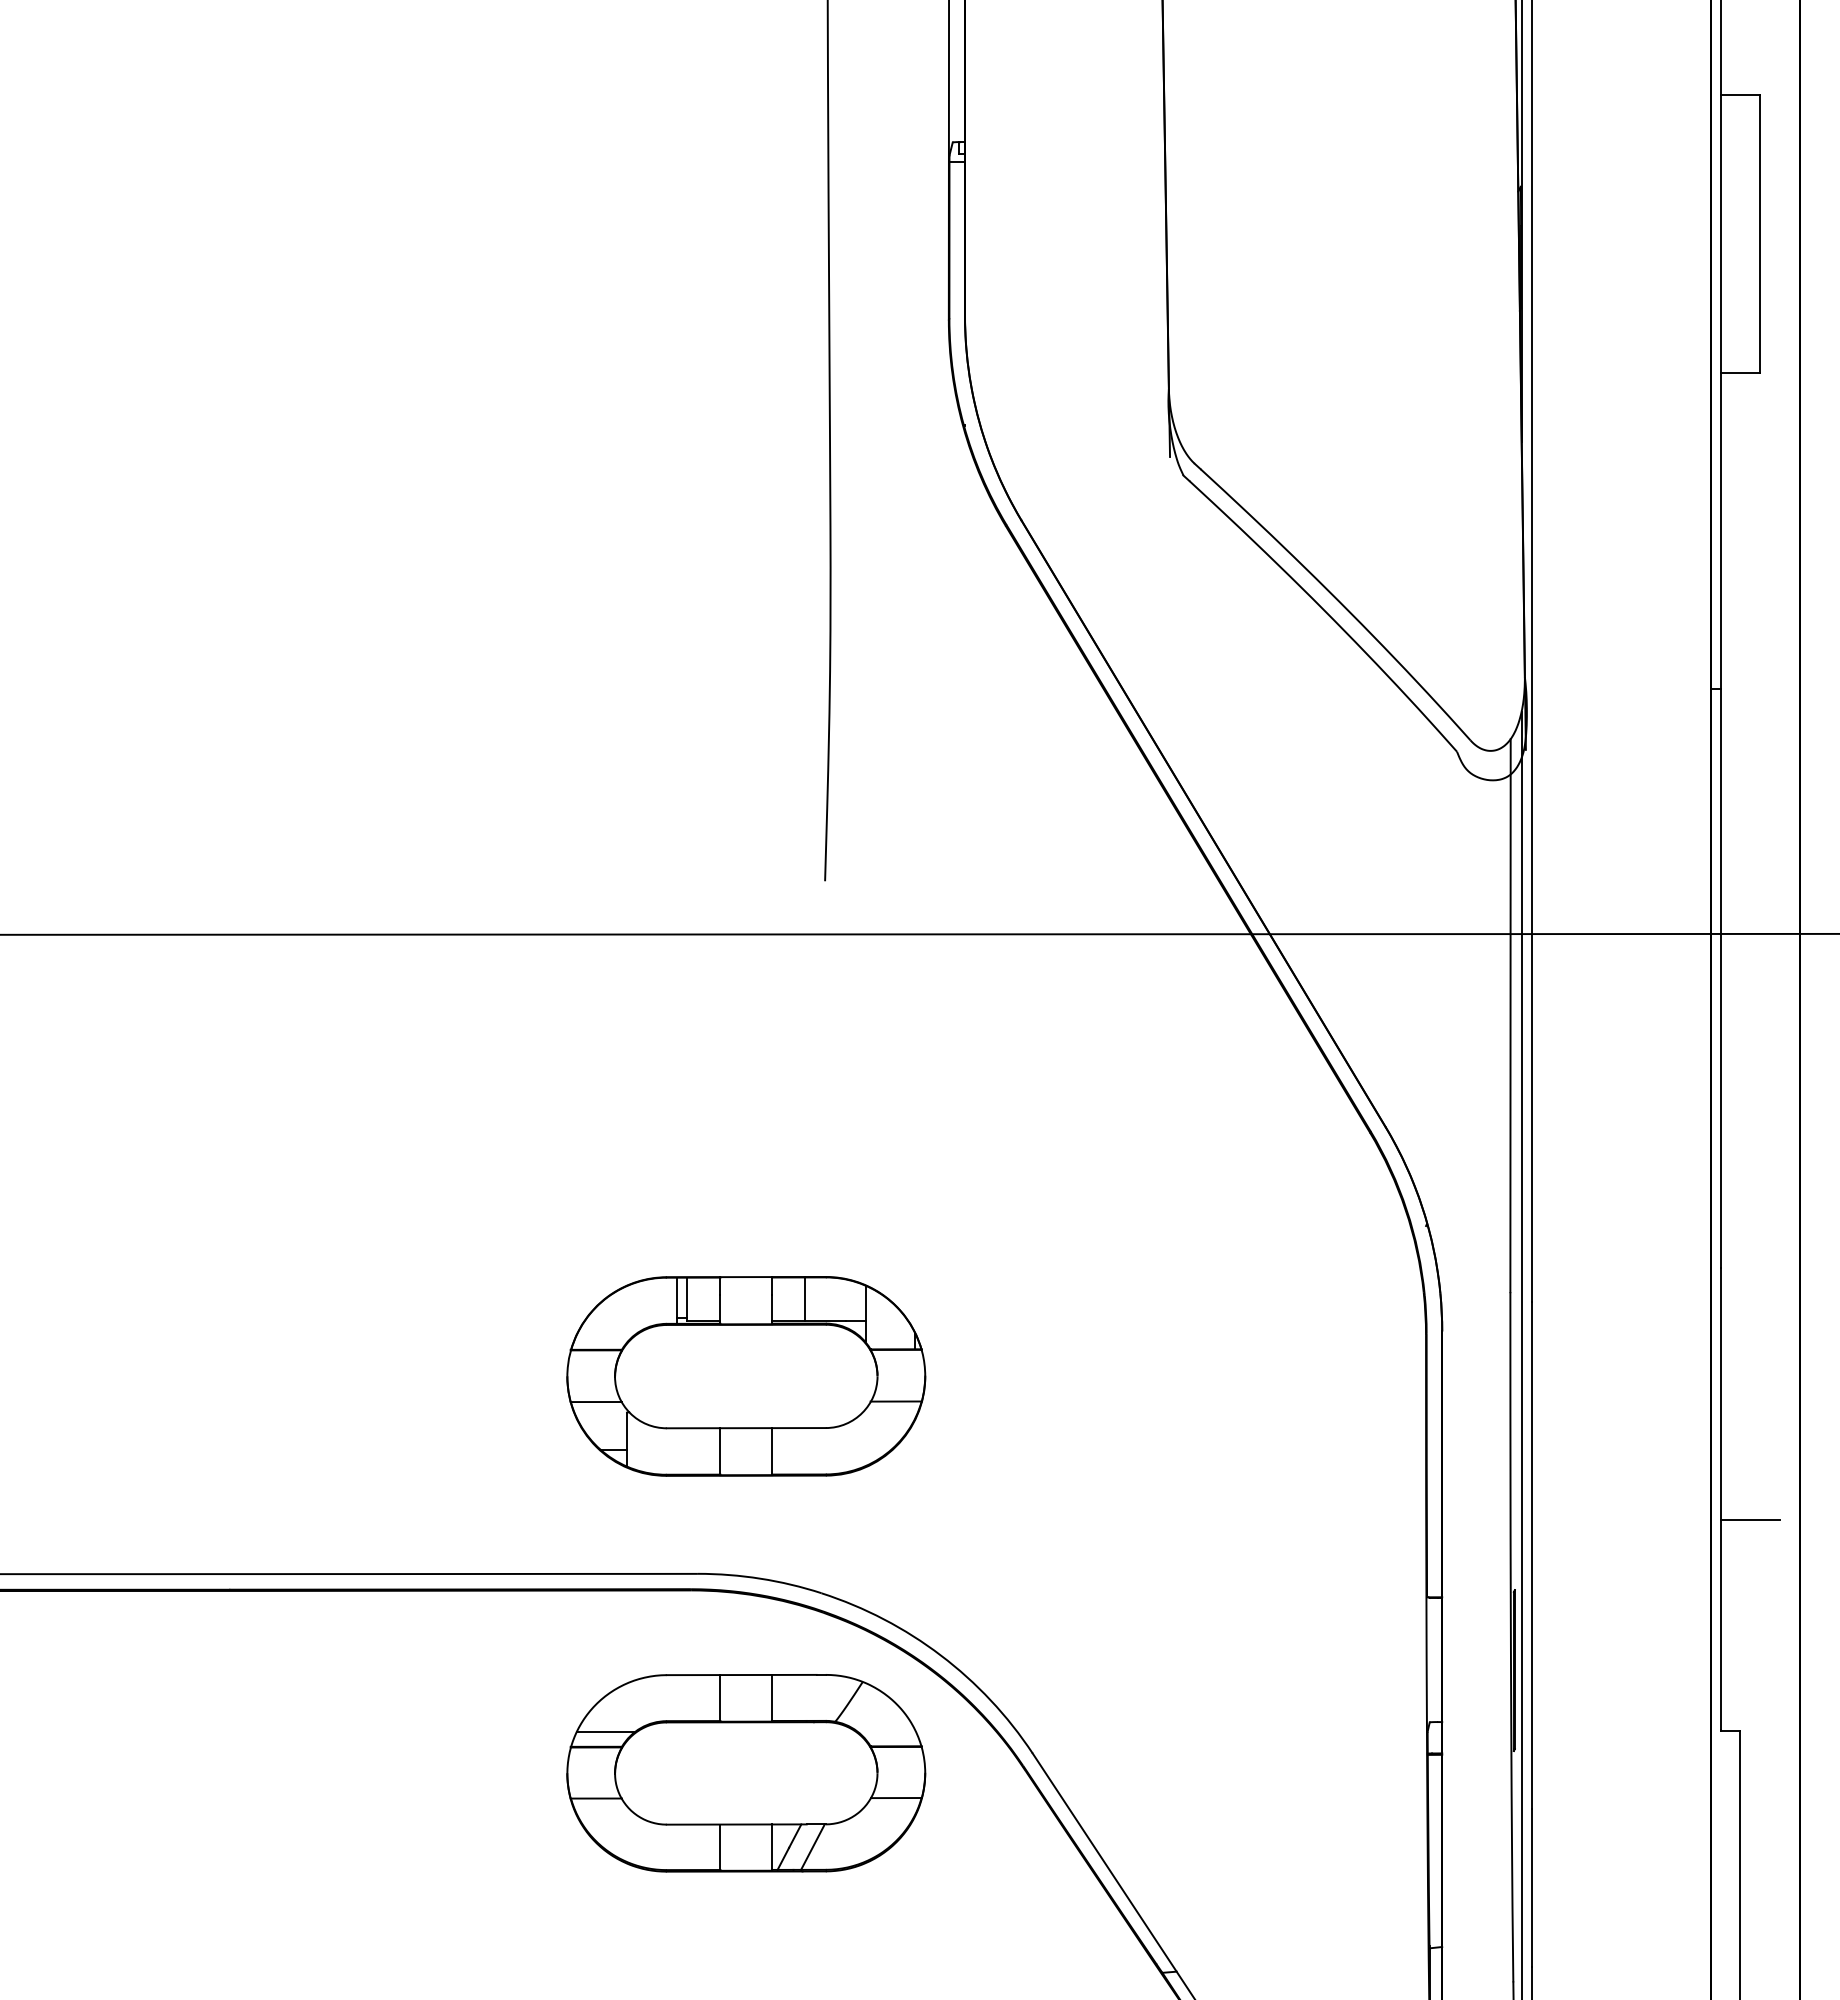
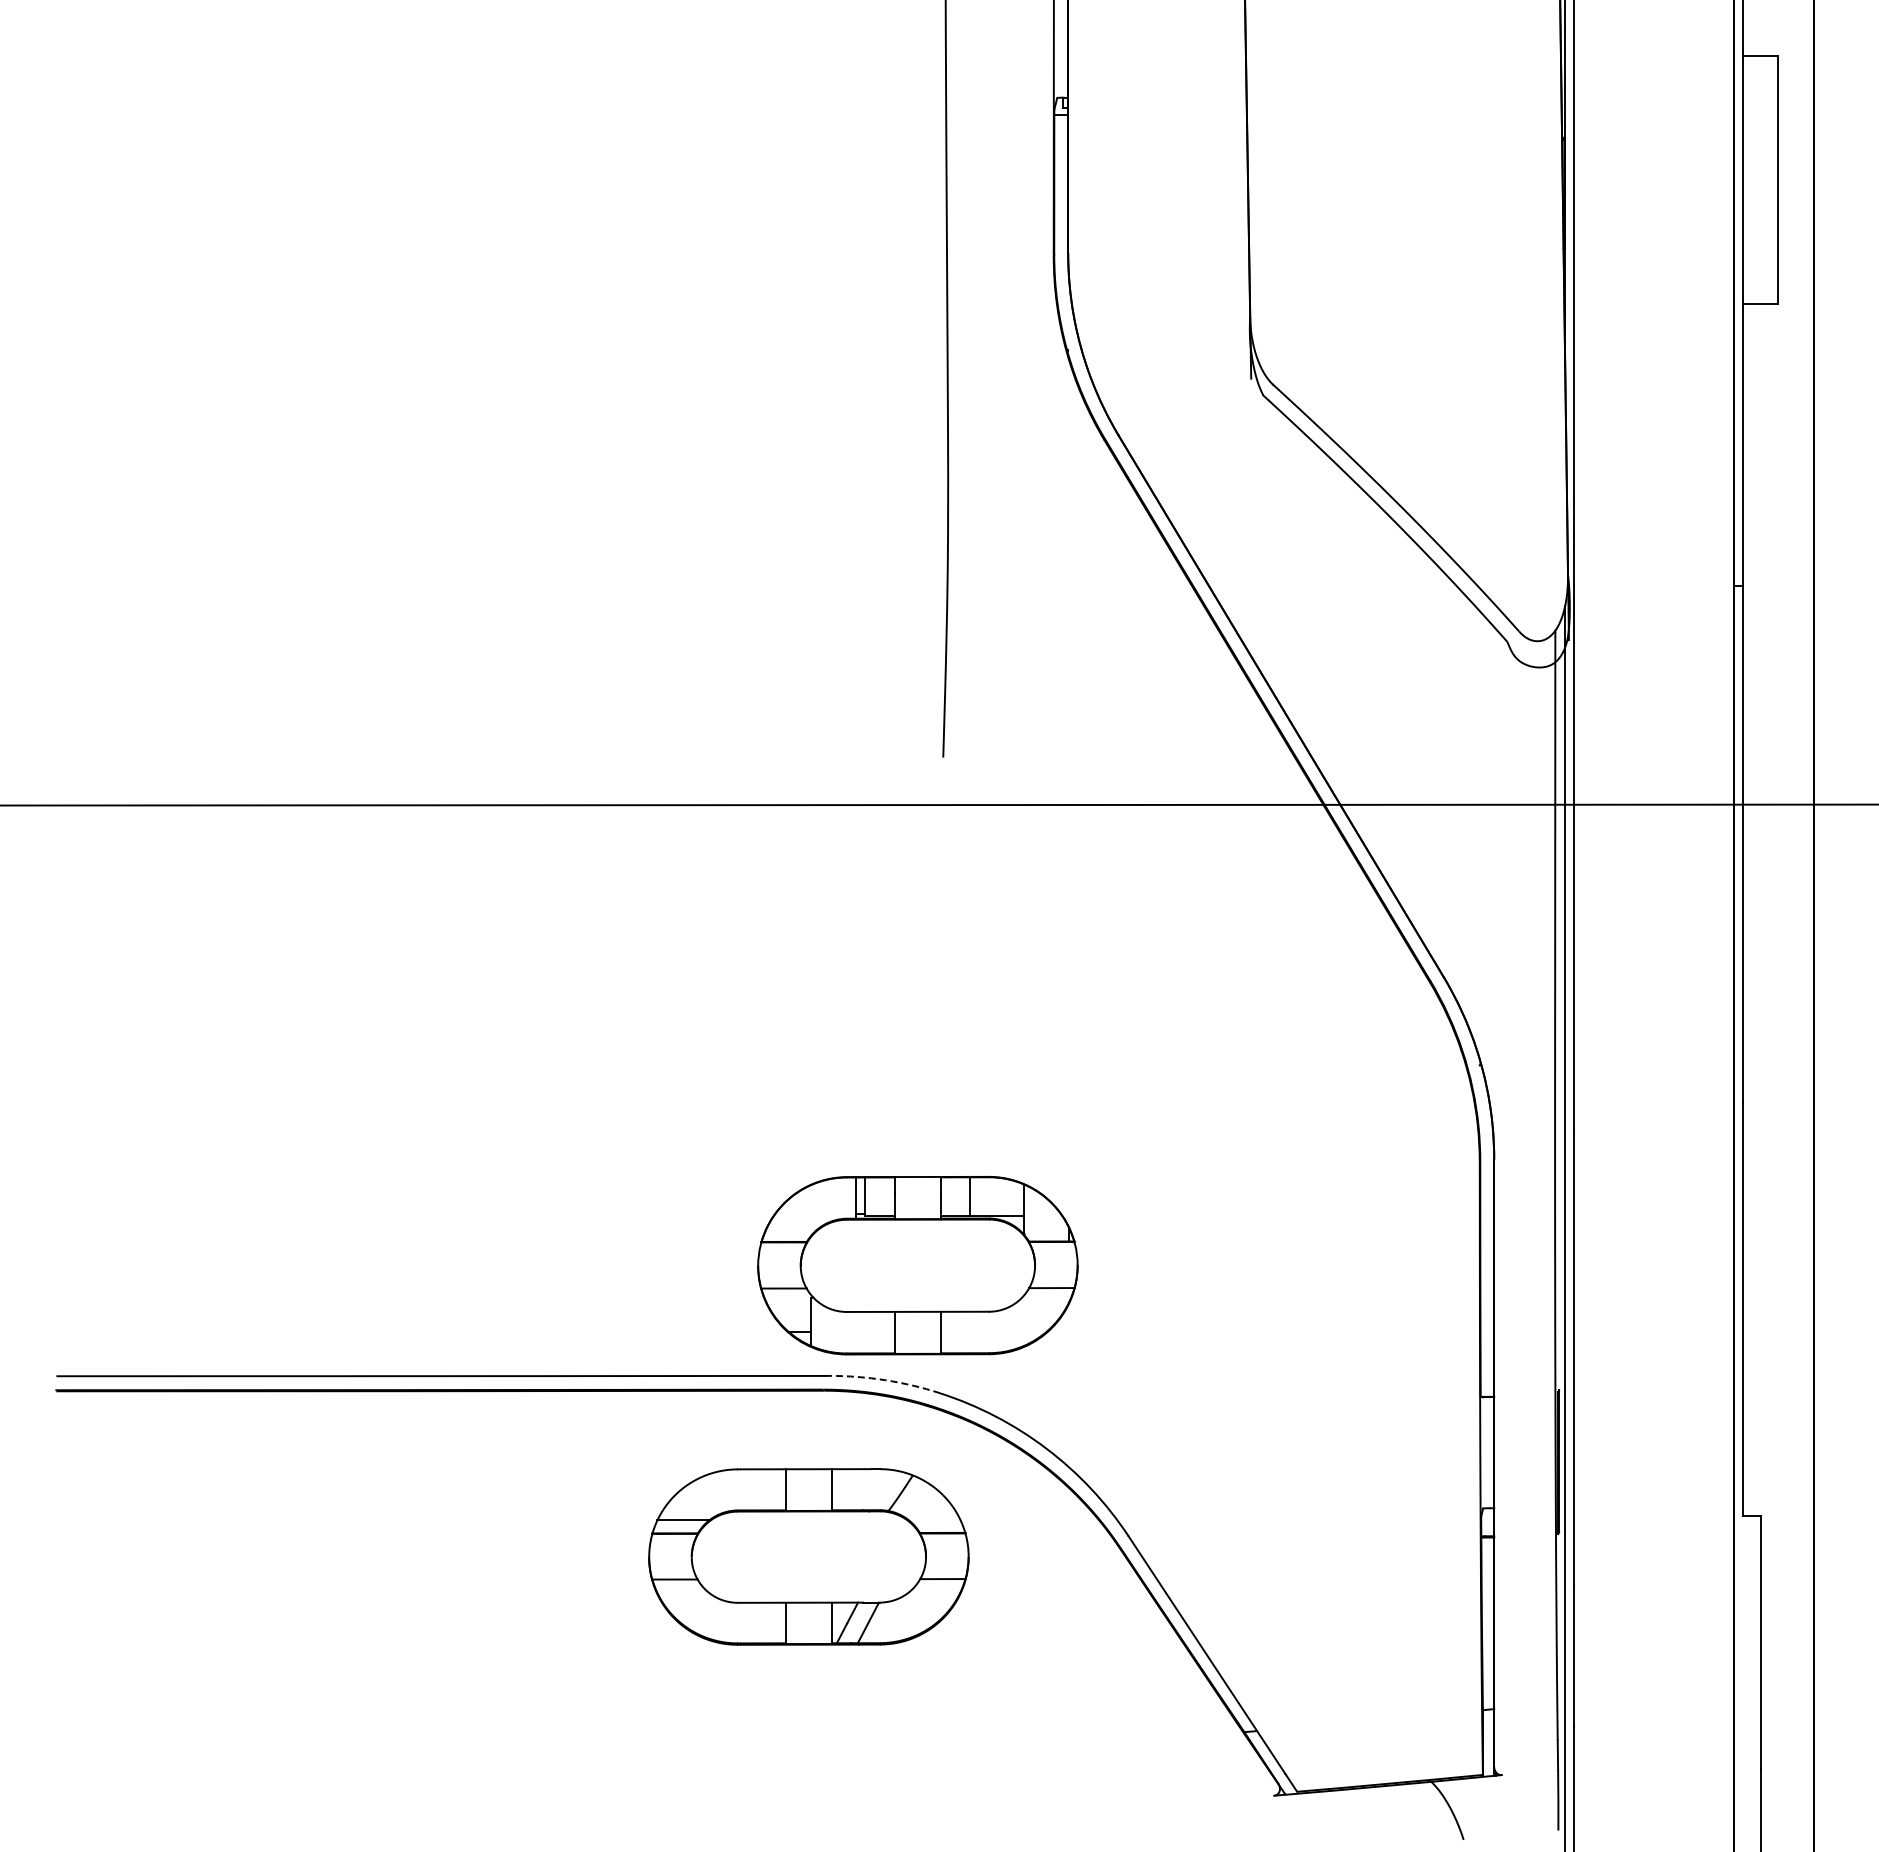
part: (745, 1376) -> (917, 1265), moved
line: (1749, 1519) -> (1768, 1327), removed
arc: (760, 1578) -> (885, 1380), solid -> dashed
part: (745, 1772) -> (808, 1556), moved

